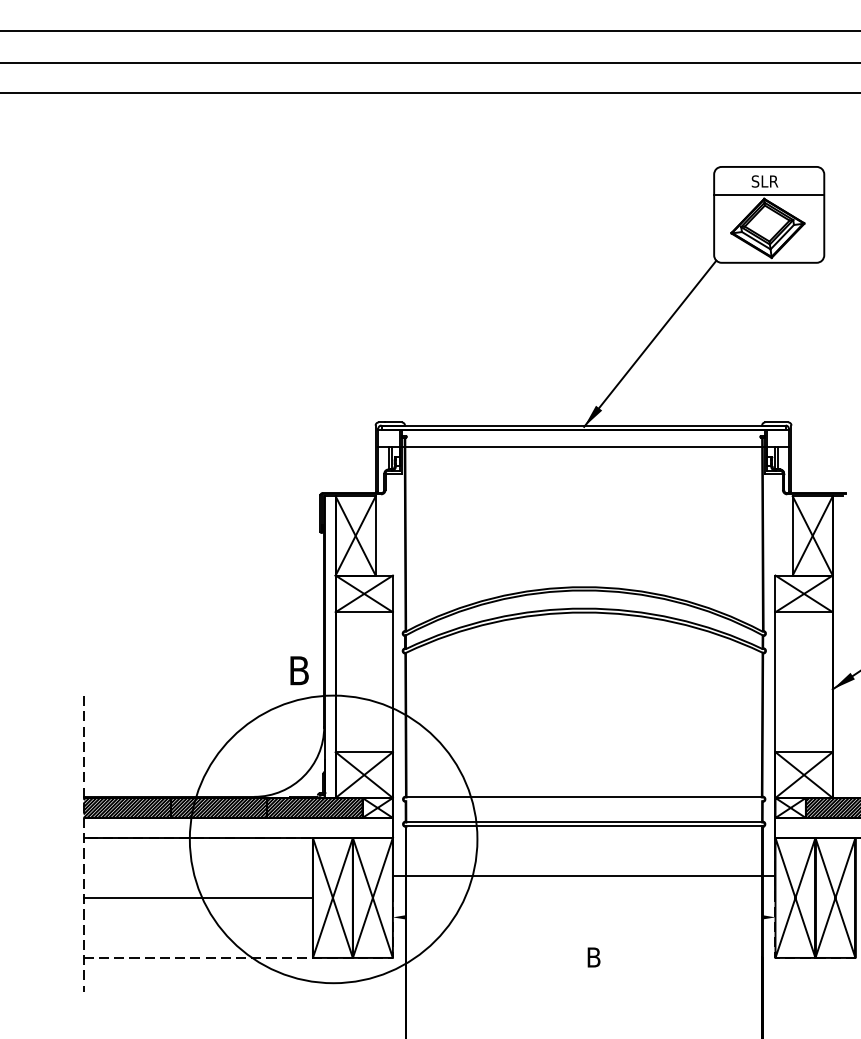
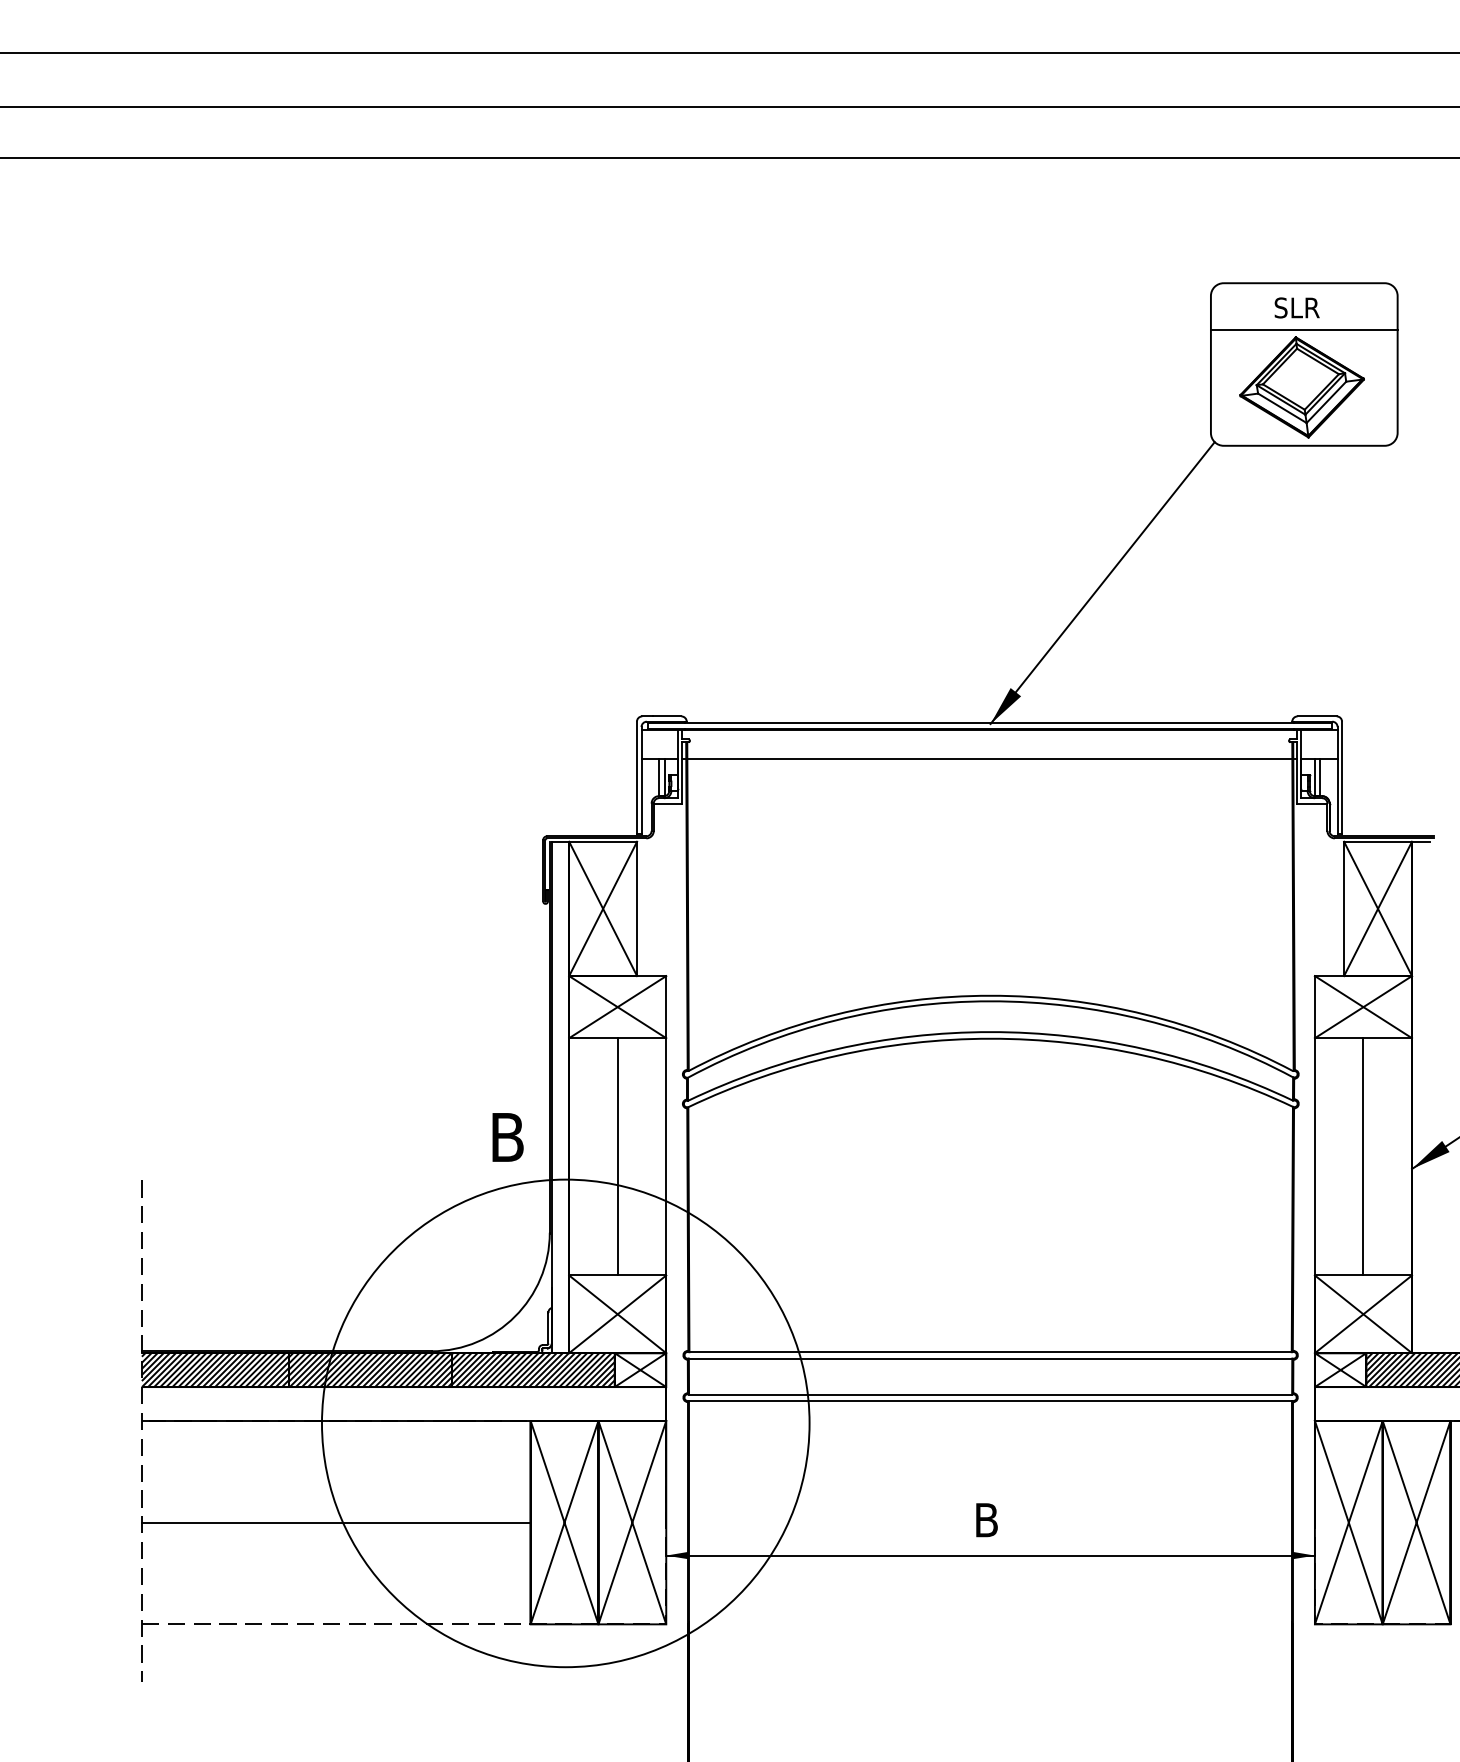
line: (364, 682) -> (618, 1157), added
line: (804, 682) -> (1364, 1157), added
line: (584, 801) -> (991, 1359), added
line: (583, 876) -> (989, 1555), moved
text: (593, 957) -> (986, 1520), moved

